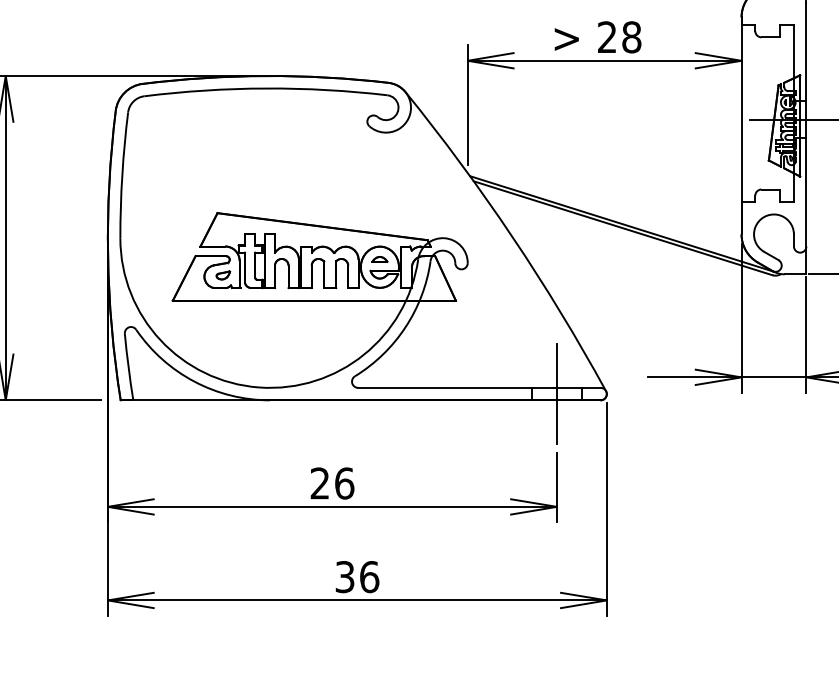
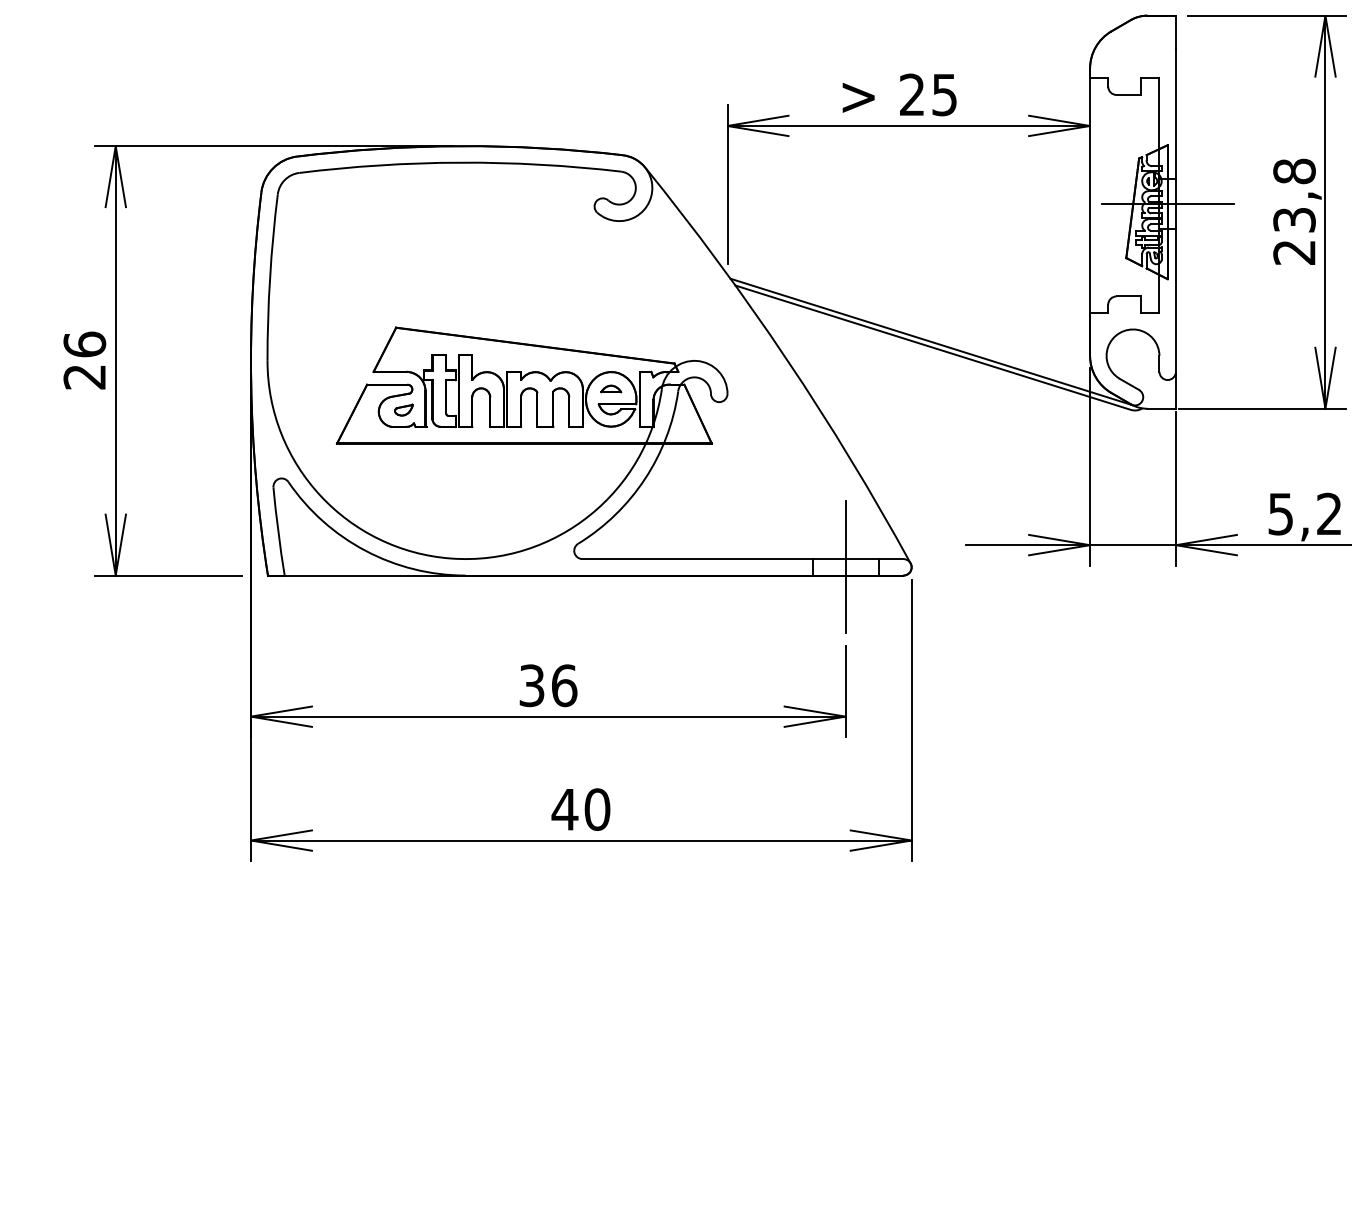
text: (631, 37) -> (944, 94), 28 -> 25
text: (319, 483) -> (531, 685), 26 -> 36
text: (356, 576) -> (580, 809), 36 -> 40

